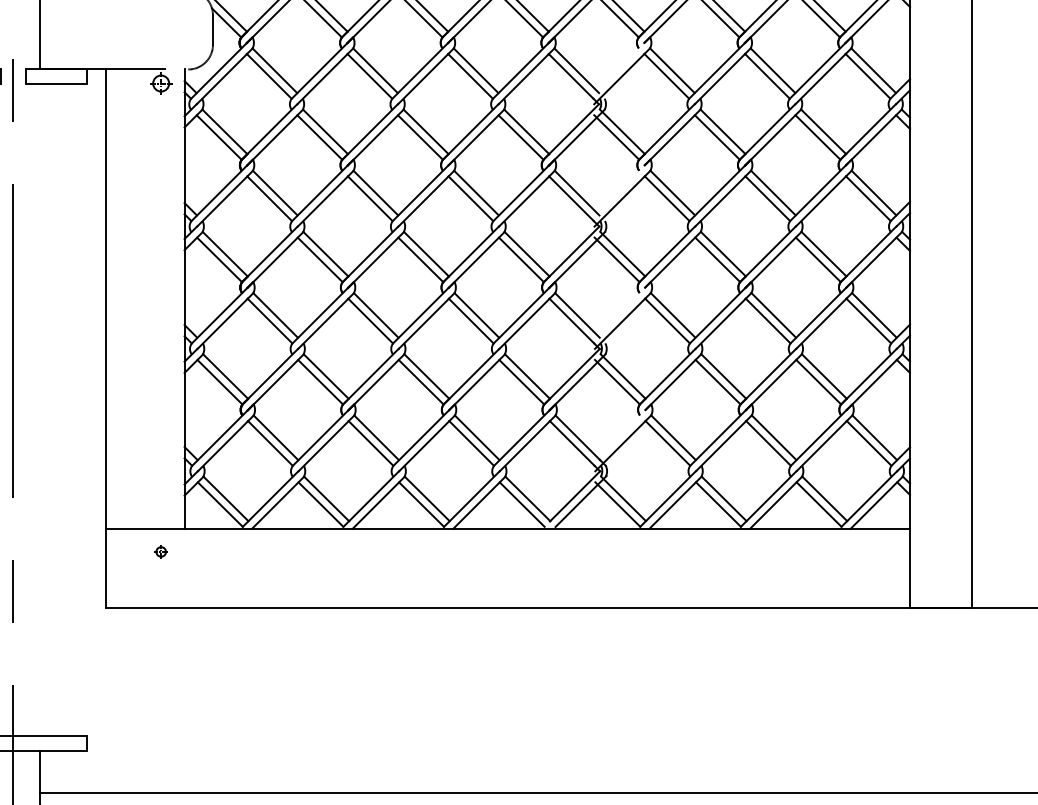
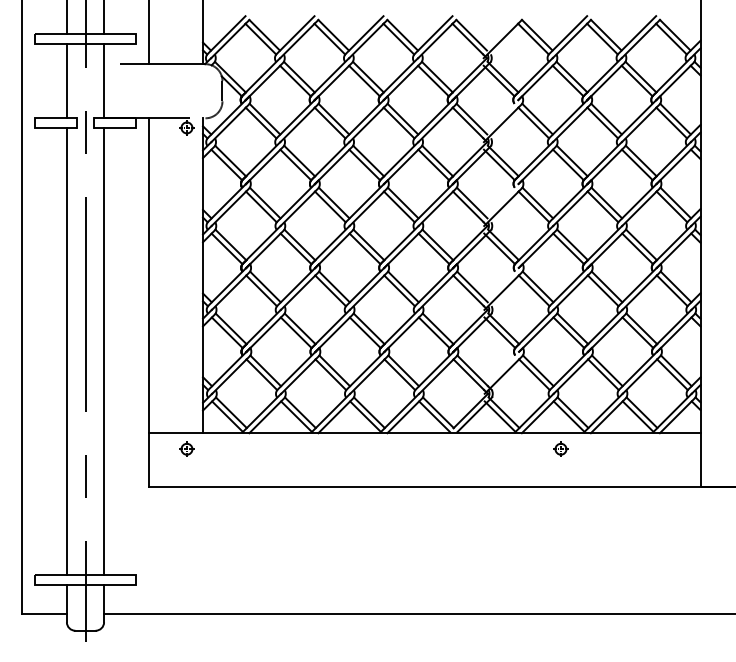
line: (40, 409) -> (104, 351), added
part: (160, 550) -> (186, 448), size x1.67
part: (705, 550) -> (560, 448), added

